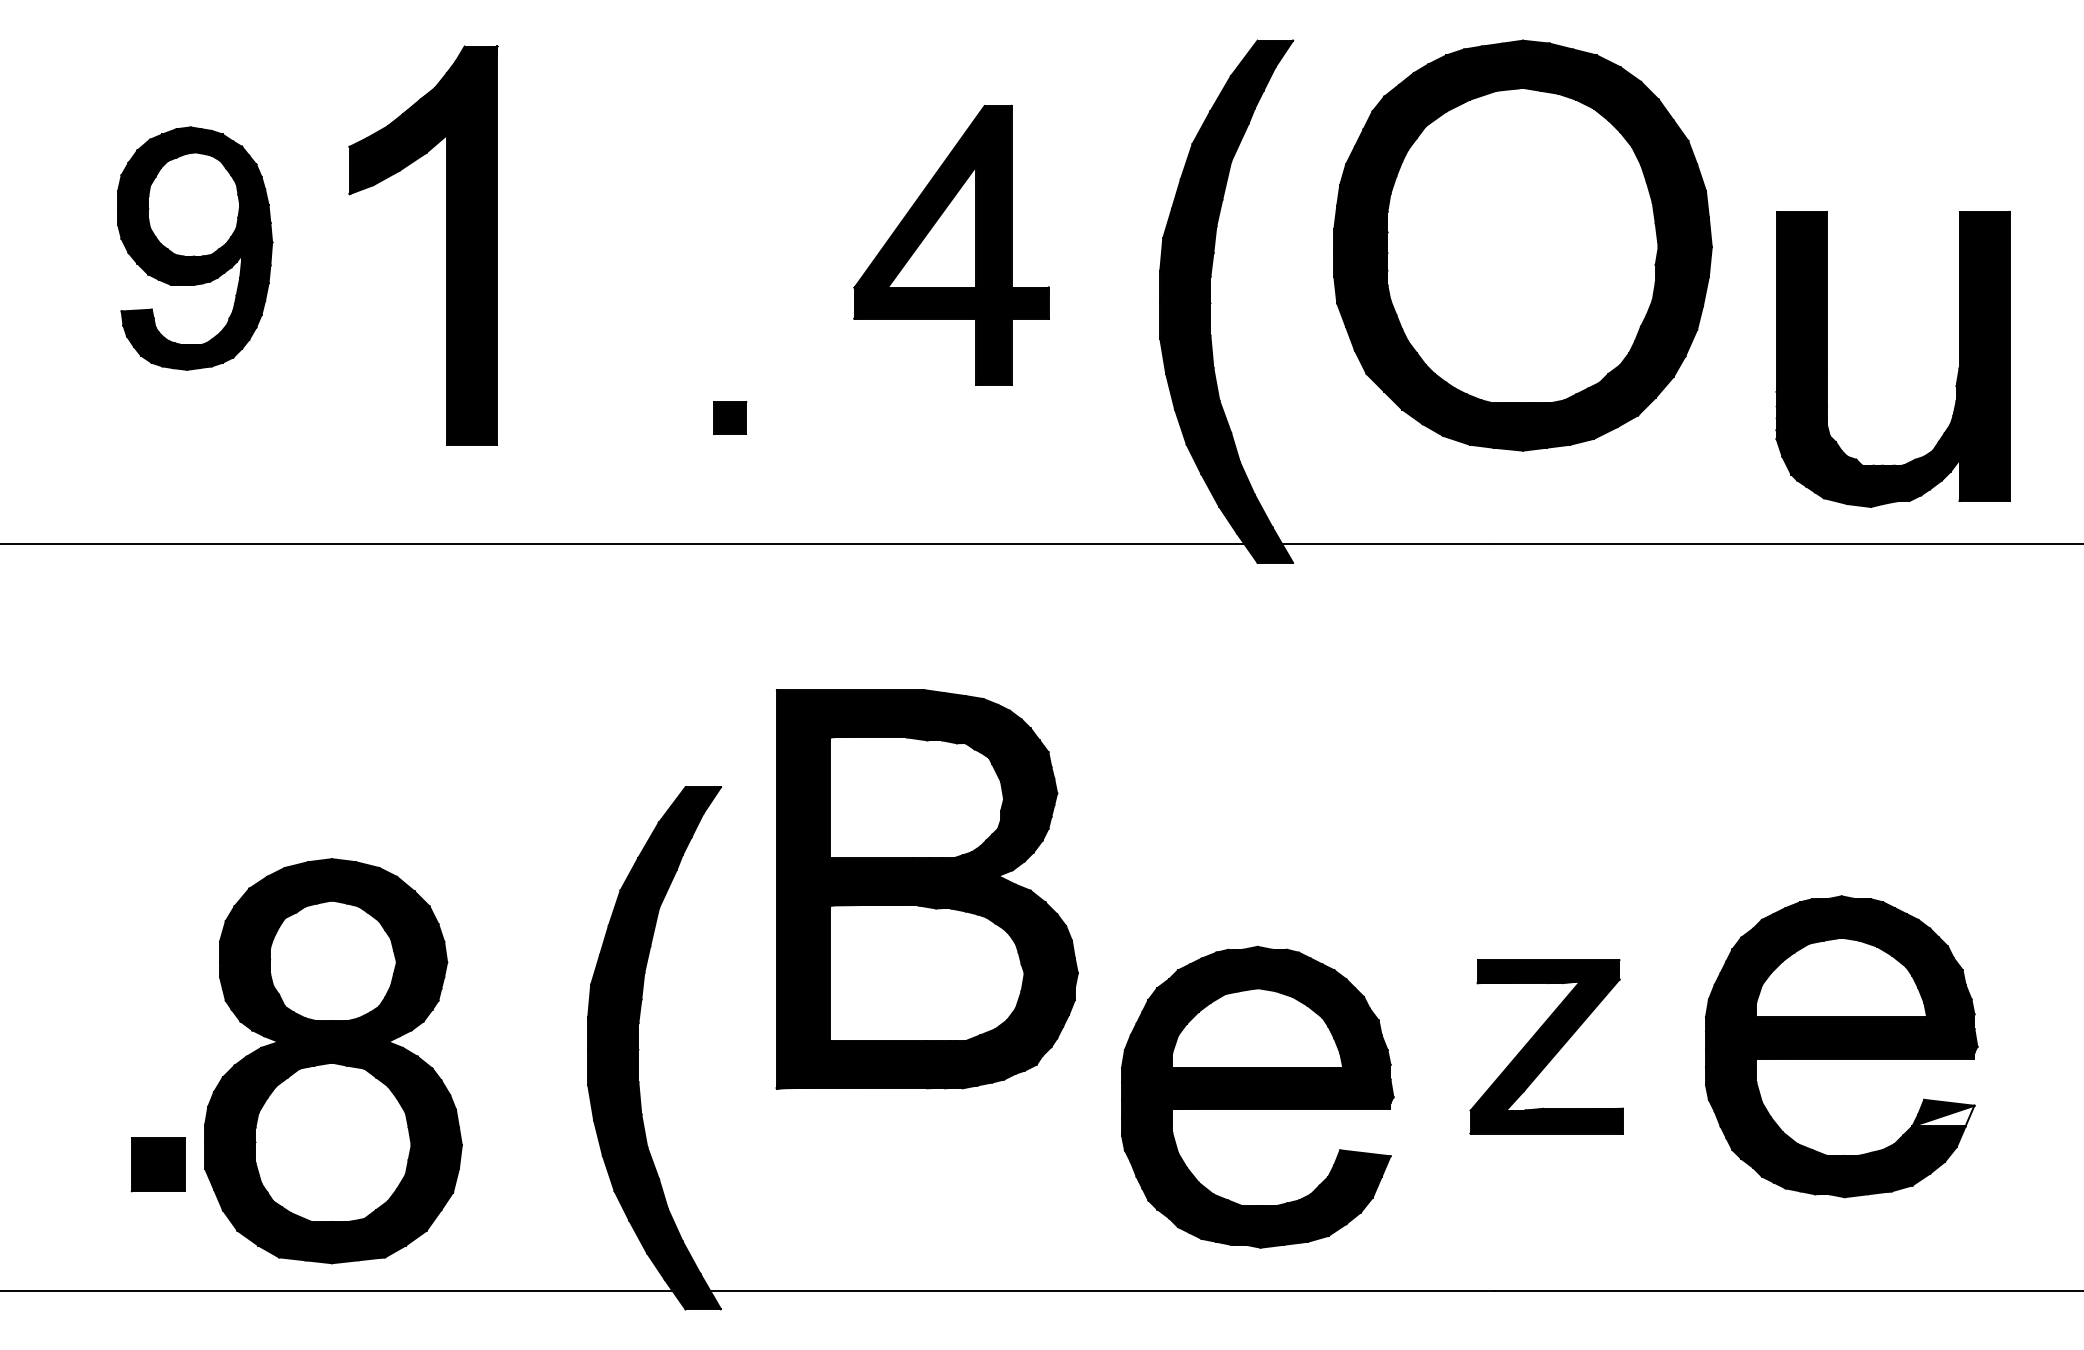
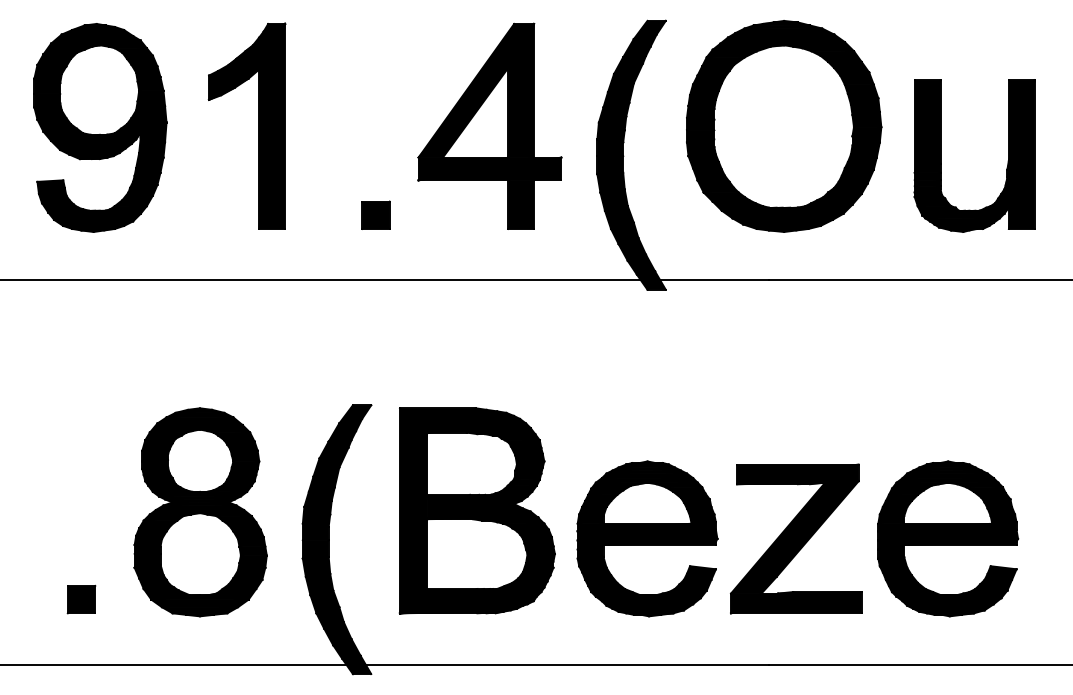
part: (445, 243) -> (258, 125), moved
part: (950, 243) -> (489, 125), size x1.43
part: (195, 247) -> (100, 127), size x1.67
part: (1828, 358) -> (941, 155), moved
part: (729, 416) -> (375, 214), size x1.67
part: (925, 888) -> (476, 510), moved
part: (1546, 1045) -> (796, 538), size x1.67
part: (333, 1061) -> (200, 512), moved
part: (1257, 1096) -> (647, 538), moved
fill: (1943, 1115) -> (1000, 574), added

